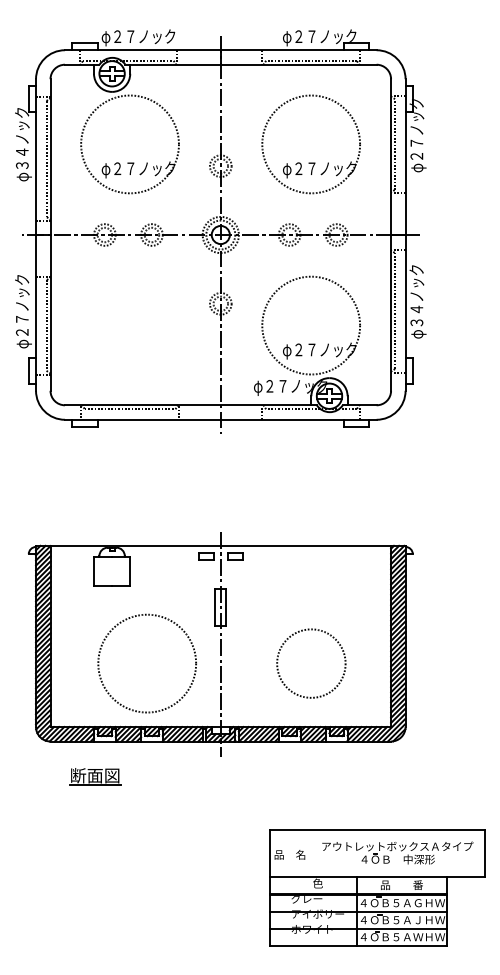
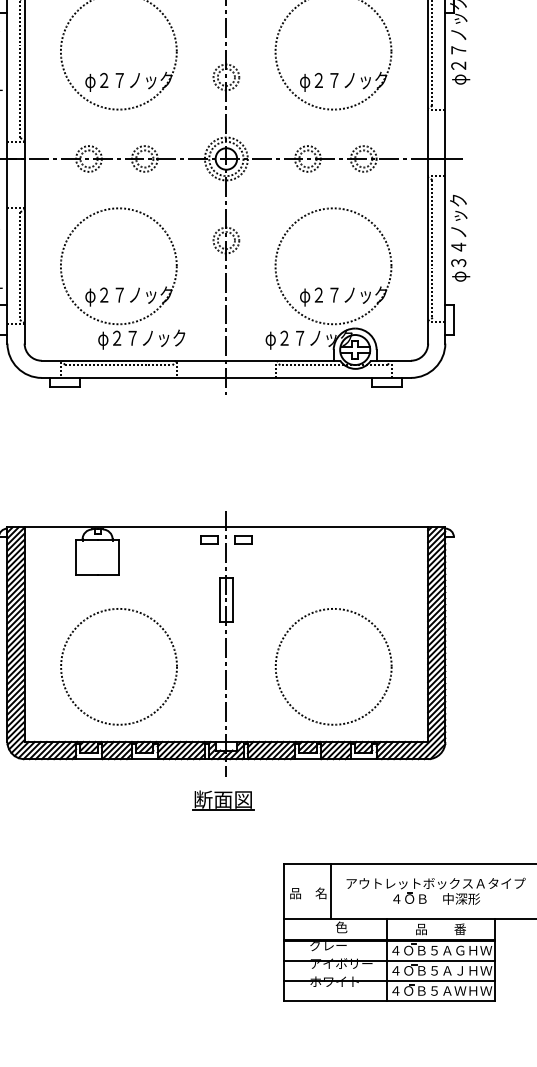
part: (132, 343) -> (121, 287), added
circle: (146, 663) -> (118, 666), moved
circle: (311, 663) -> (333, 666), size x1.43
part: (95, 776) -> (223, 800), moved
line: (309, 852) -> (331, 890), added

